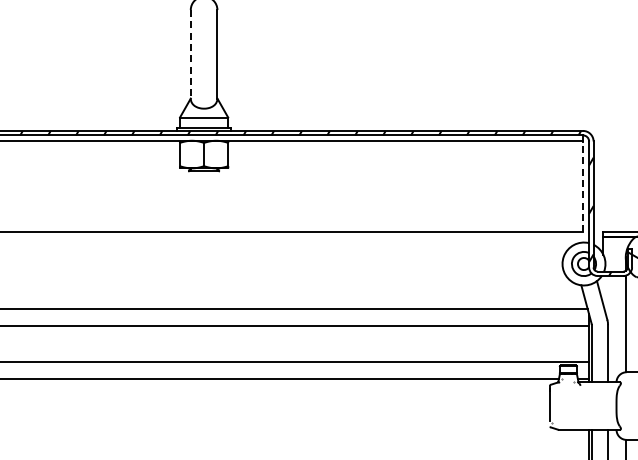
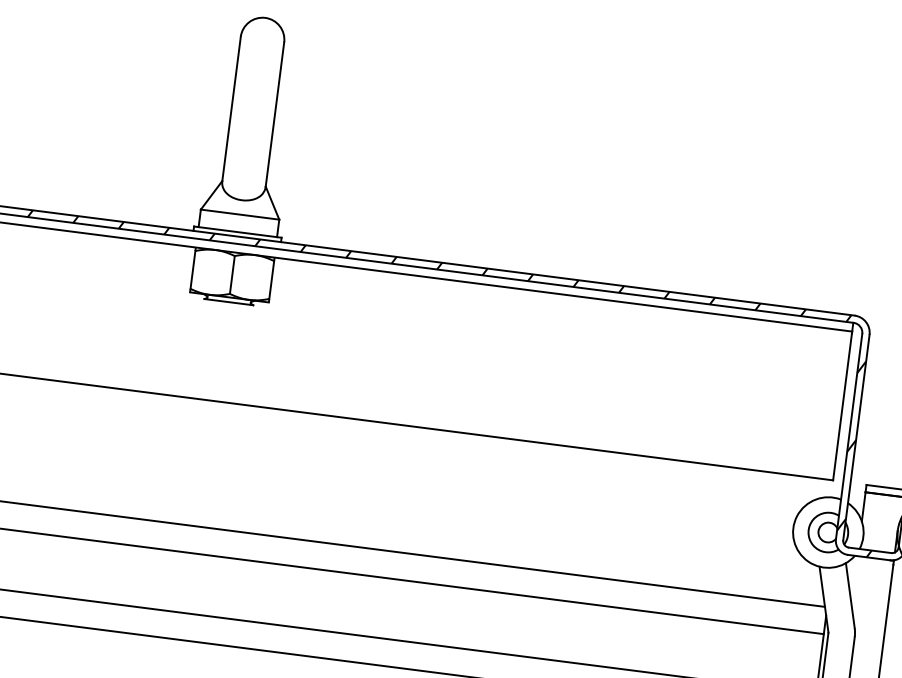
line: (190, 54) -> (231, 109), dashed -> solid
line: (582, 187) -> (841, 407), dashed -> solid

